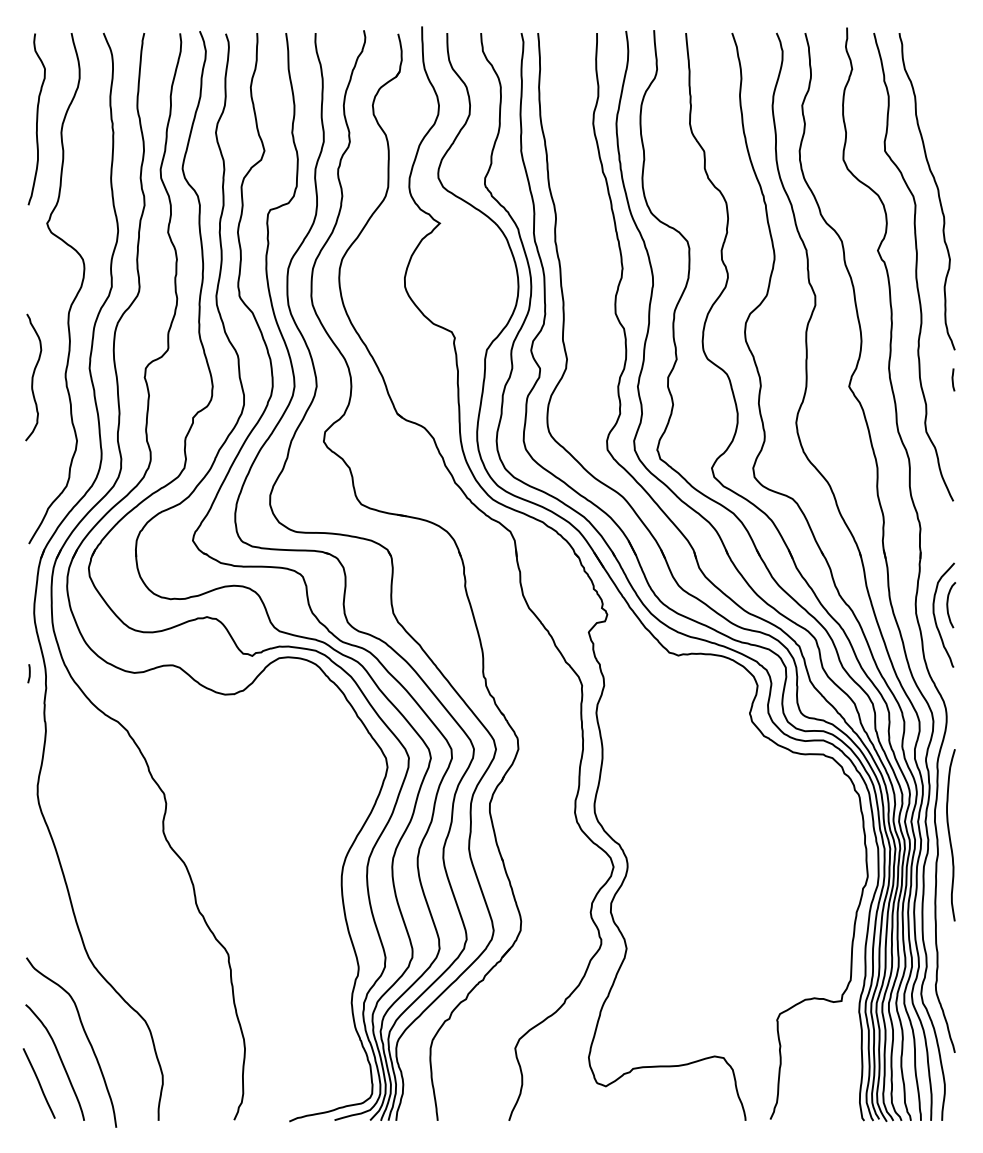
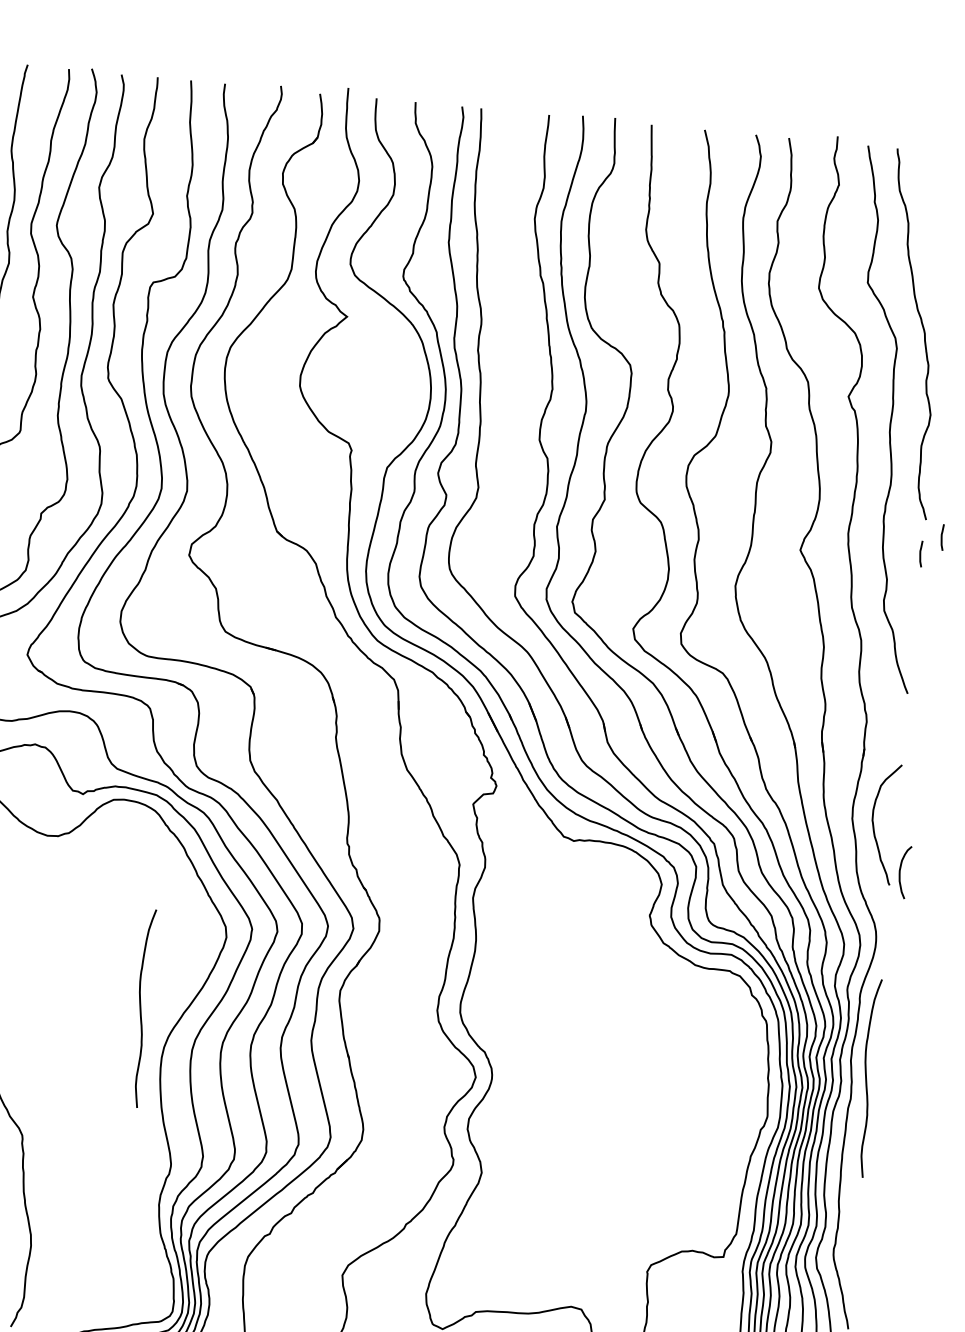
curve: (970, 363) -> (942, 536), added
curve: (948, 605) -> (901, 872), moved
curve: (320, 835) -> (141, 1008), added

